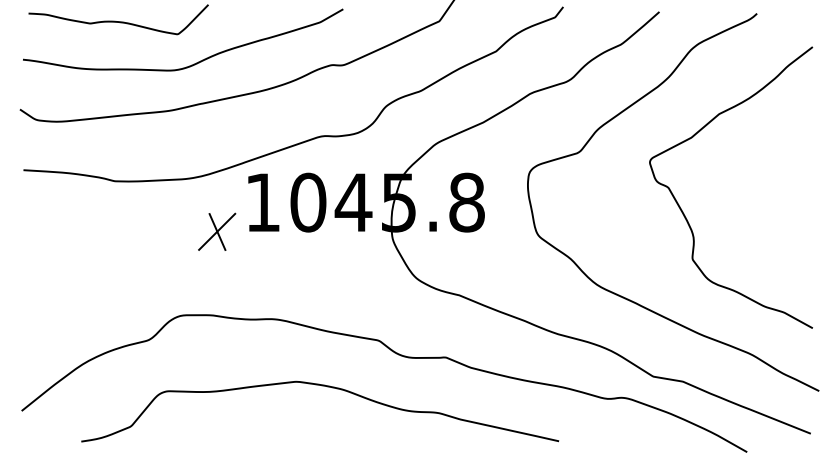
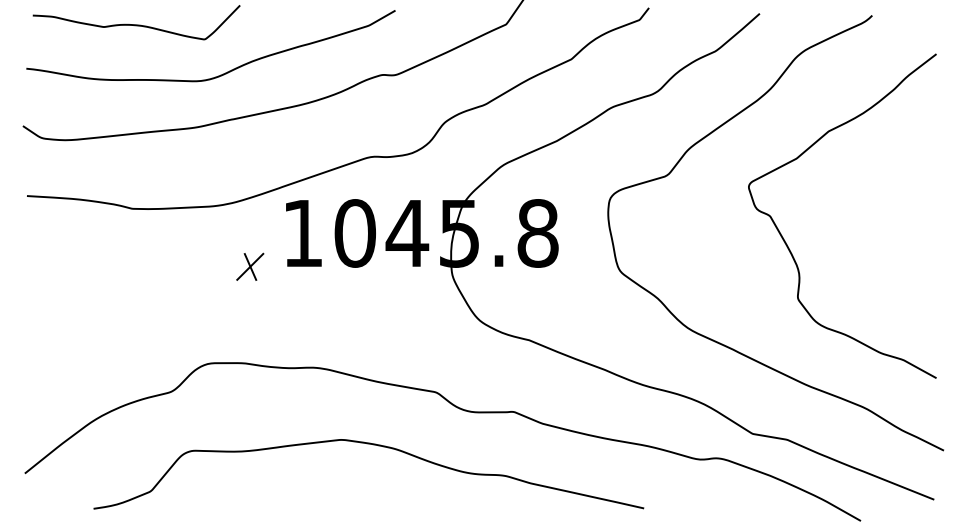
part: (217, 231) -> (250, 266), size x0.62

